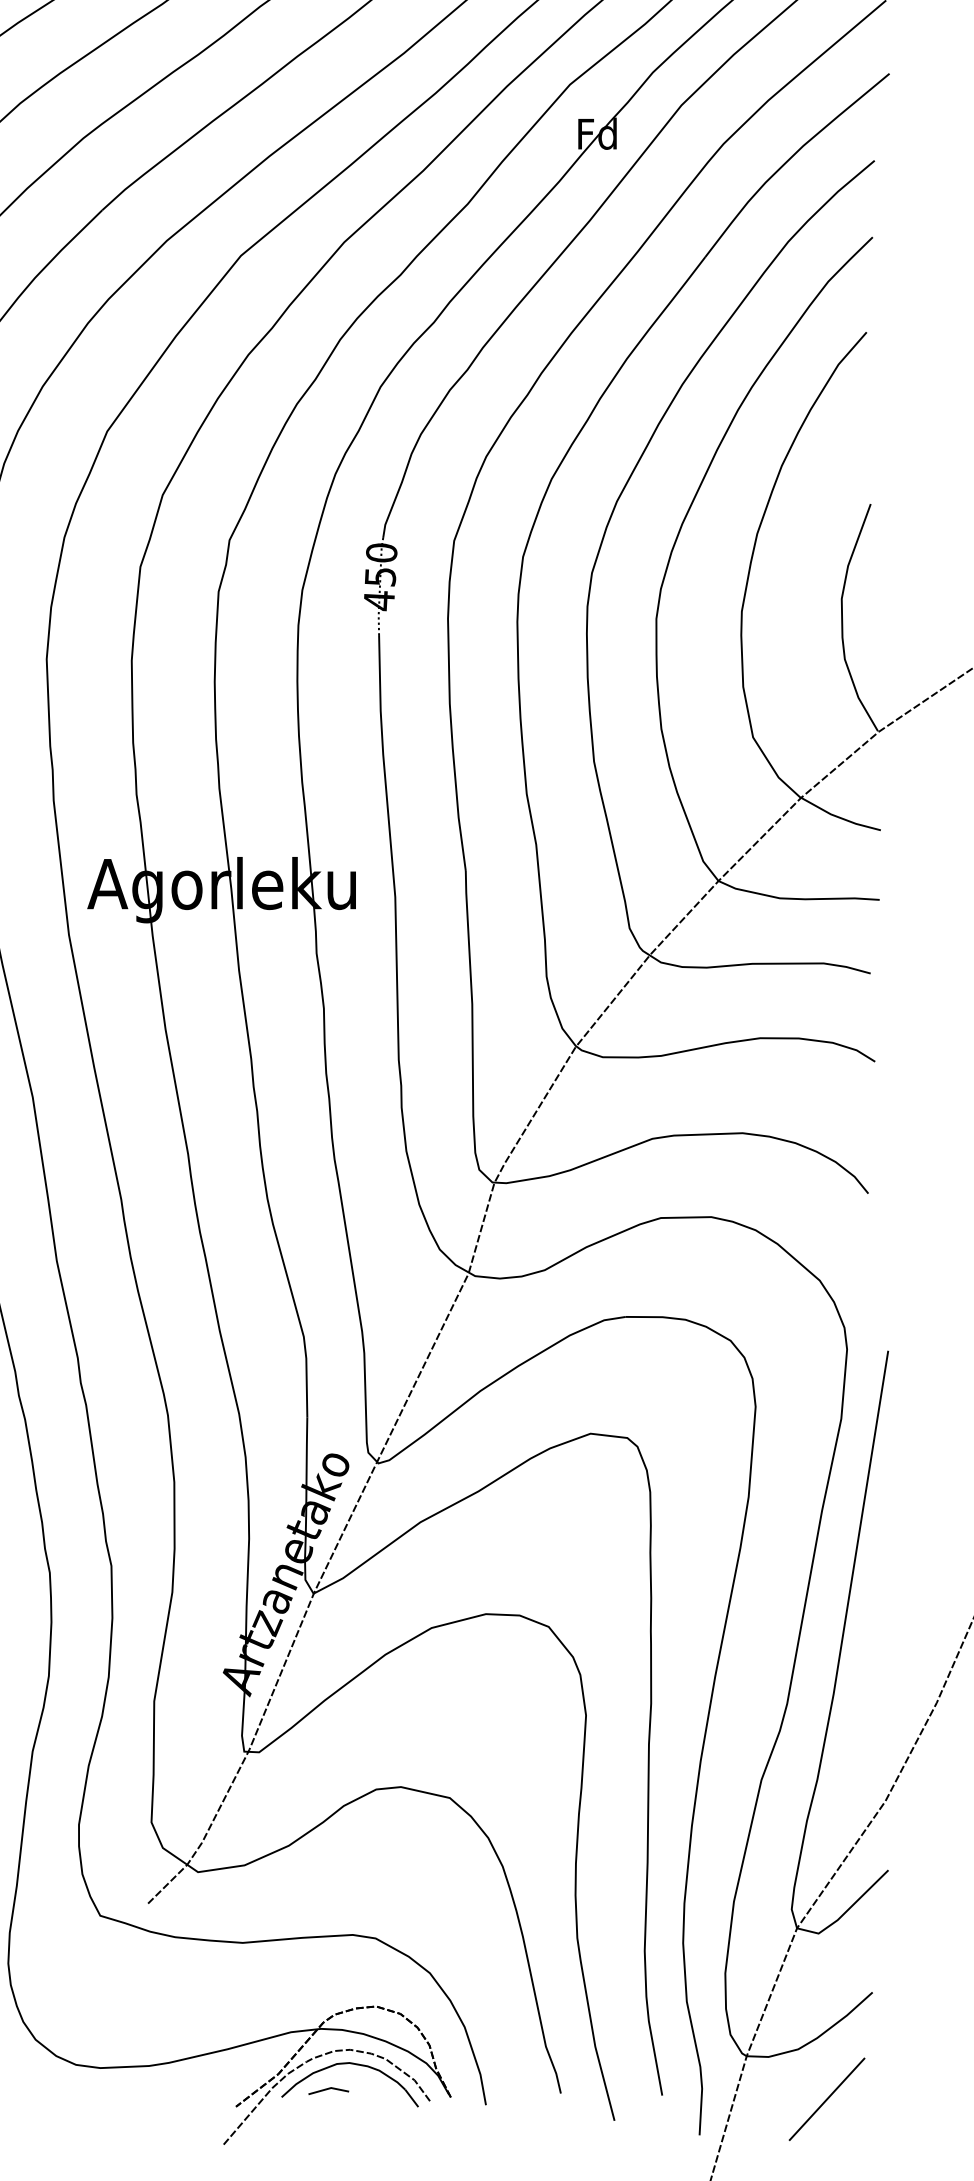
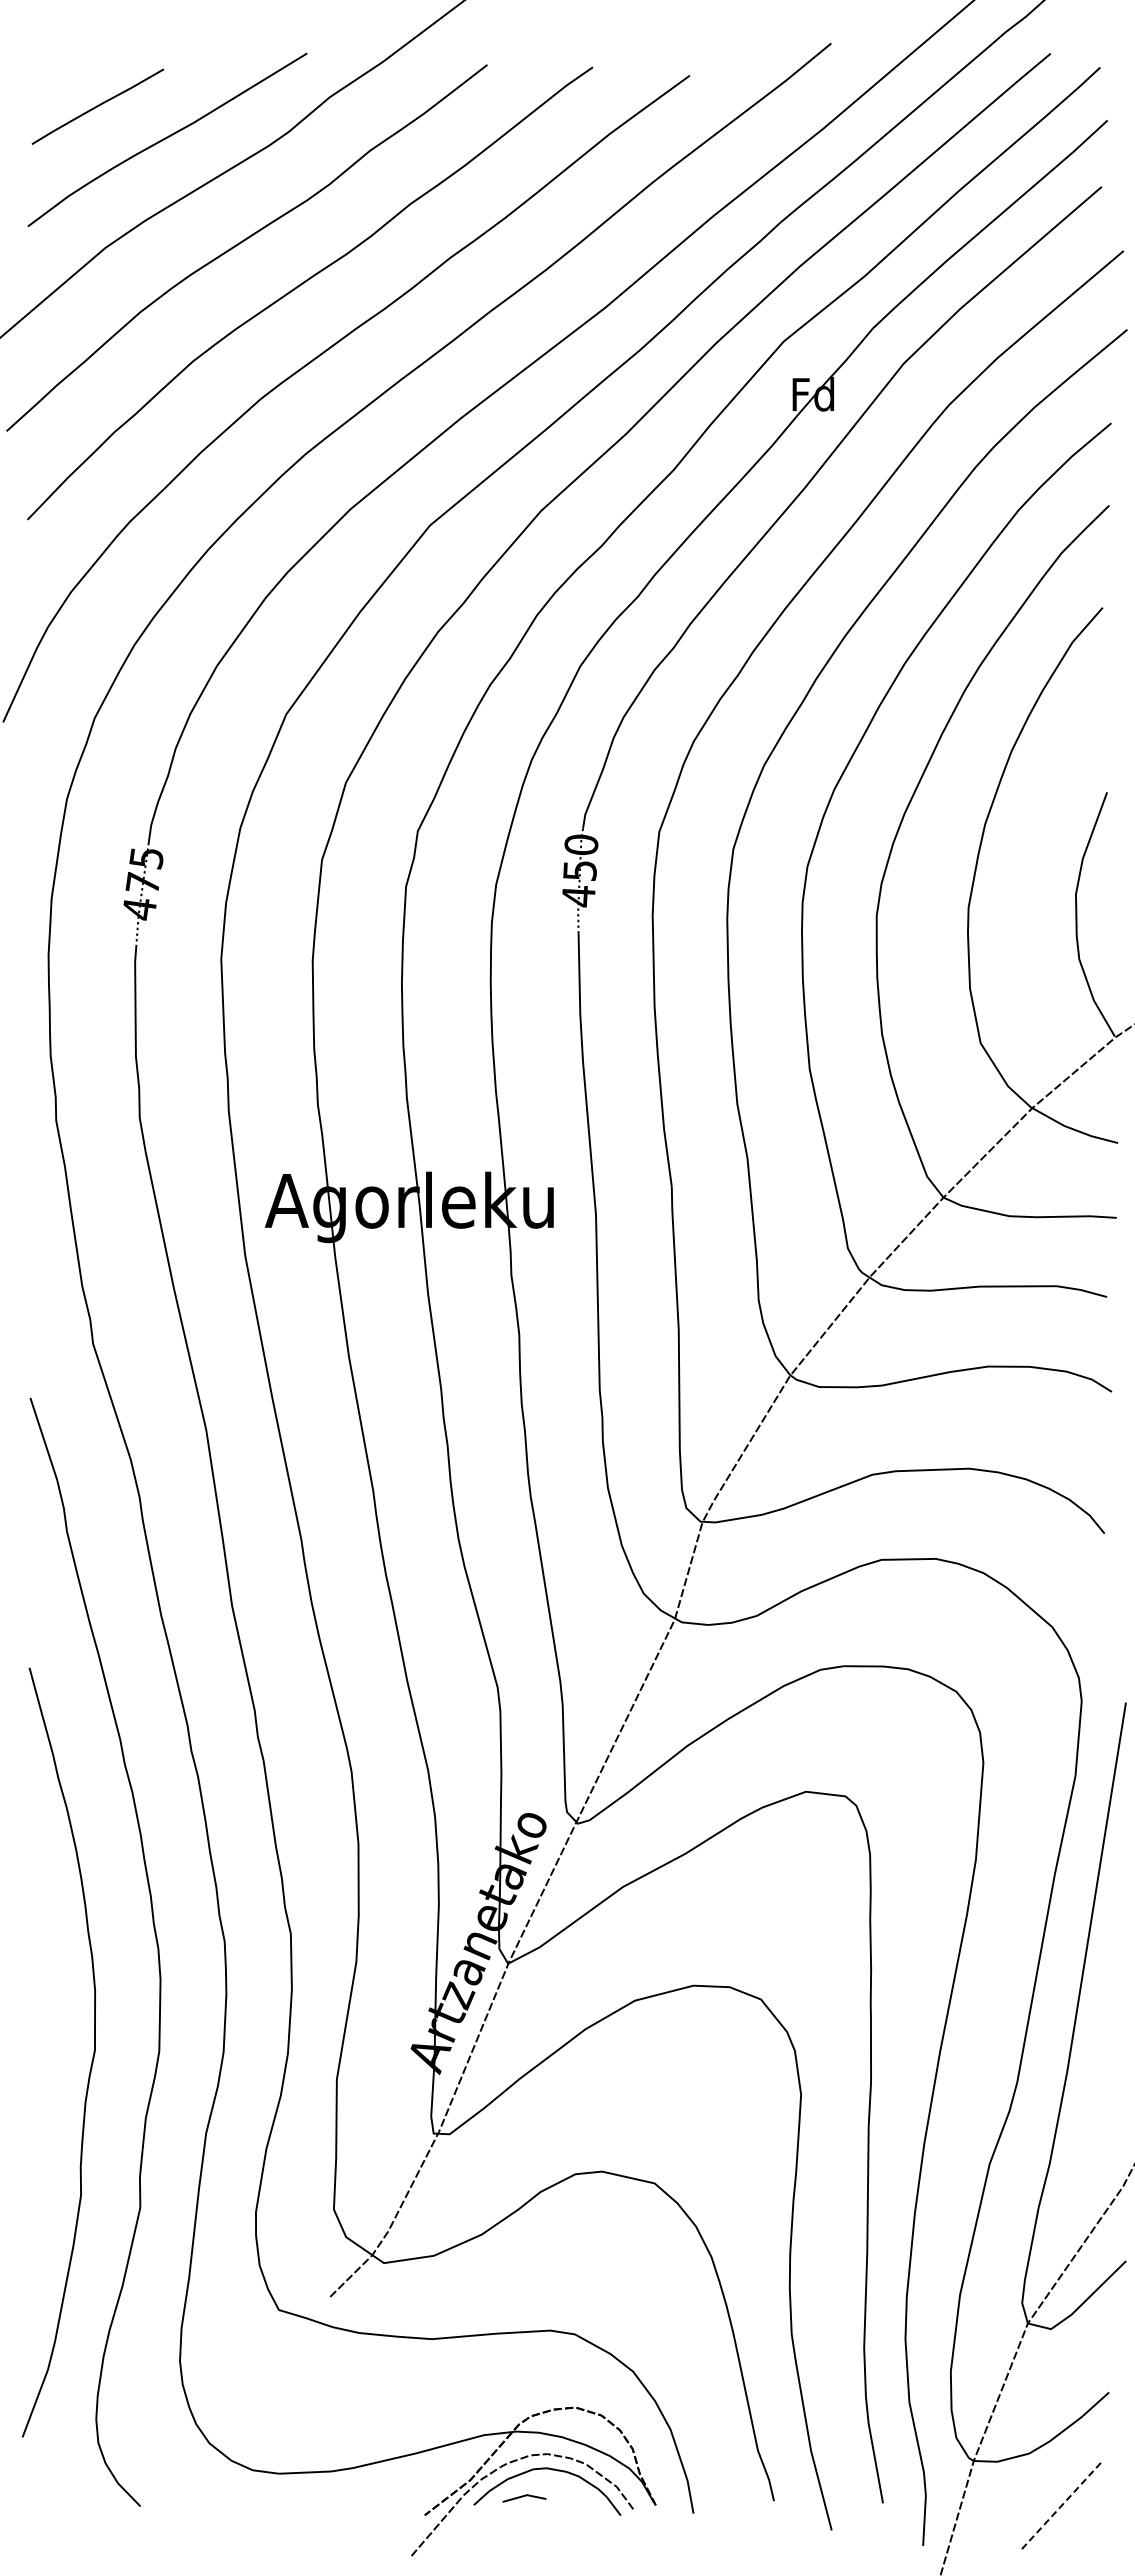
line: (826, 2099) -> (1059, 2507), solid -> dashed

